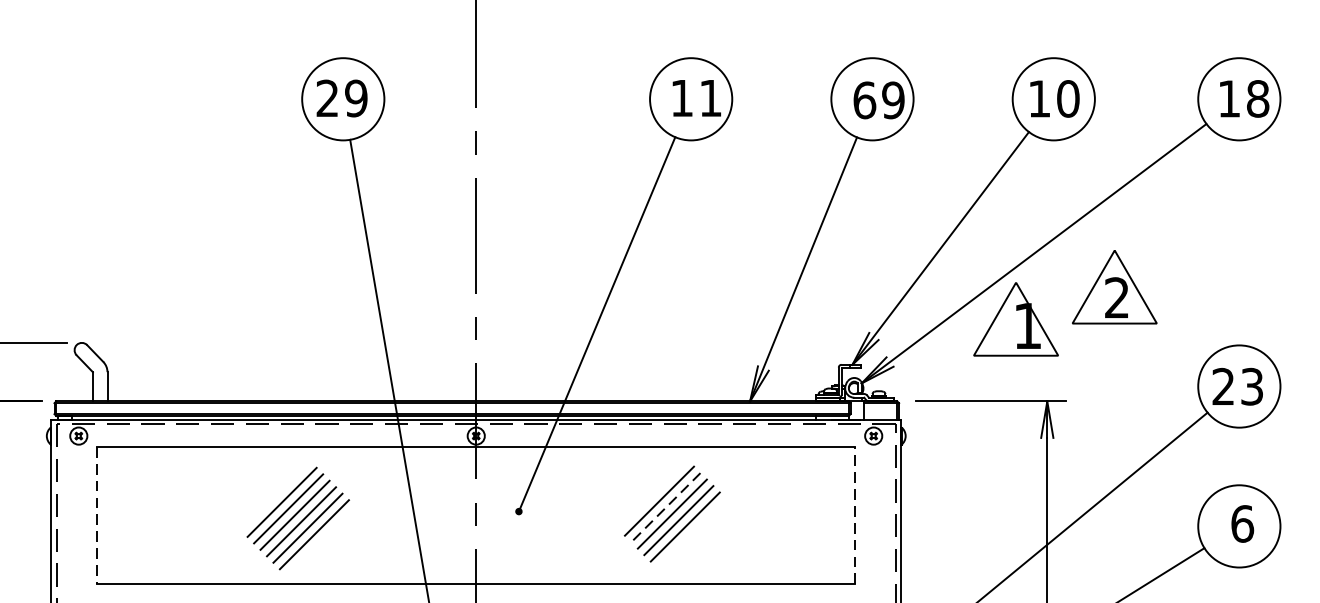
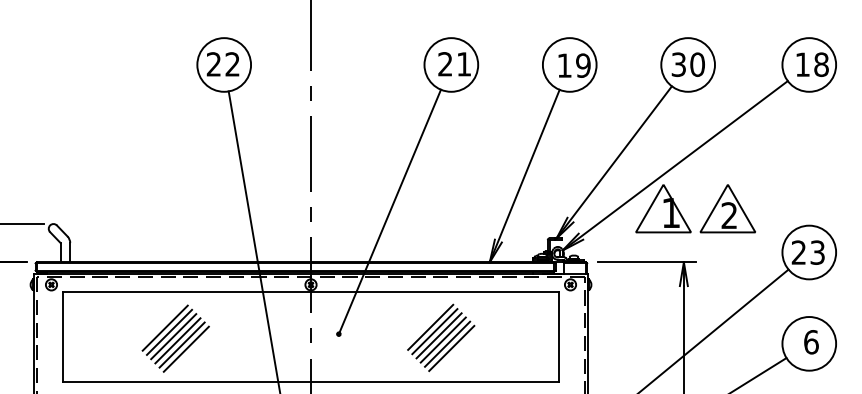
text: (355, 98) -> (232, 64), 29 -> 22
text: (682, 98) -> (445, 64), 11 -> 21
text: (1039, 98) -> (678, 64), 10 -> 30
text: (864, 100) -> (564, 65), 69 -> 19
part: (1114, 286) -> (727, 208), moved
line: (665, 507) -> (434, 331), dashed -> solid
line: (97, 515) -> (63, 336), dashed -> solid
line: (855, 515) -> (558, 336), dashed -> solid
part: (297, 518) -> (175, 338), moved
line: (691, 533) -> (451, 348), added

